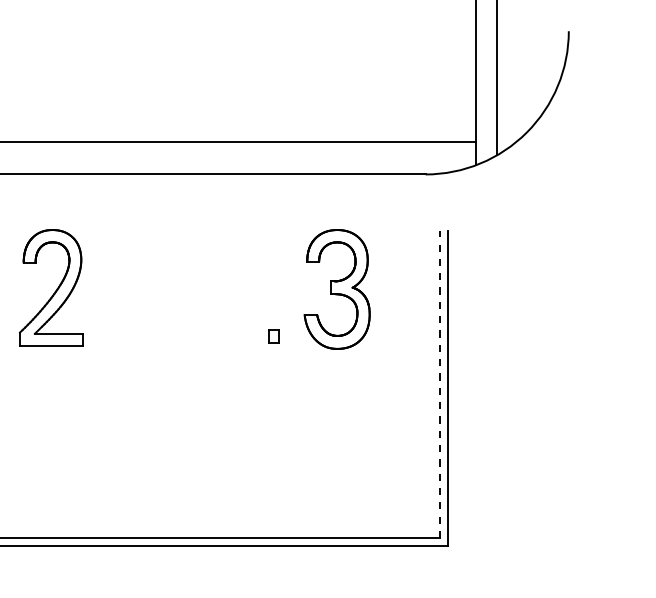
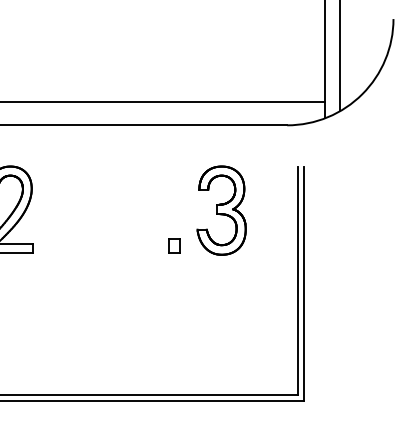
part: (273, 336) -> (174, 245), size x1.43
line: (440, 384) -> (298, 281), dashed -> solid

